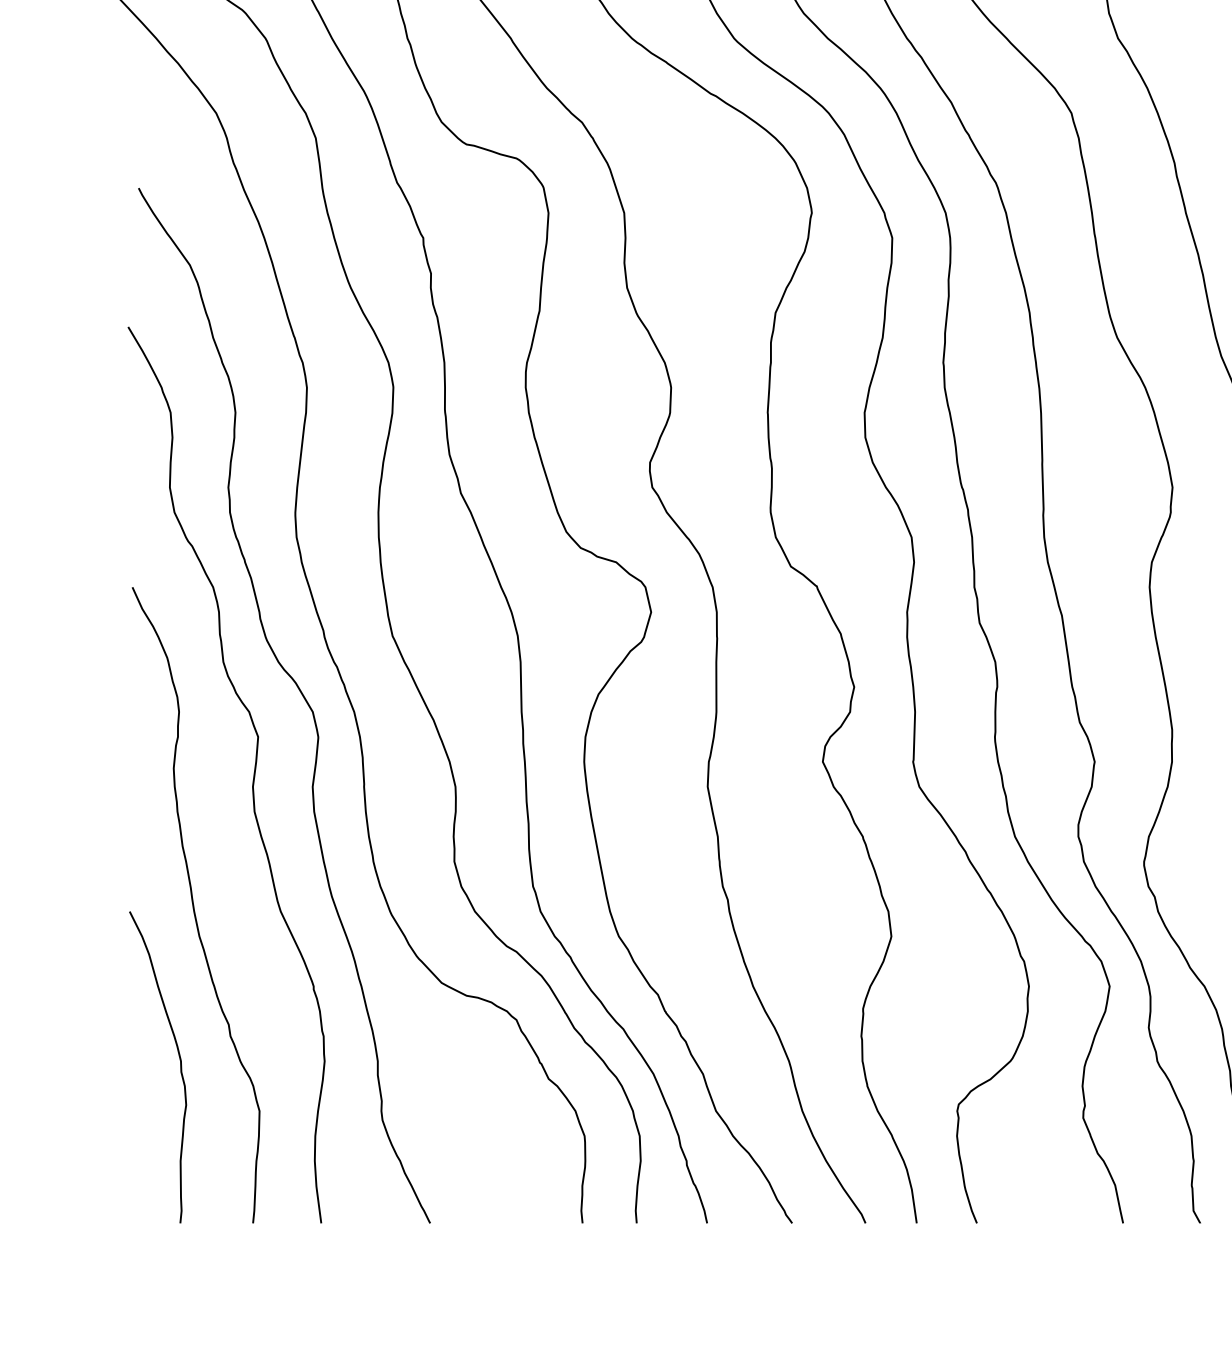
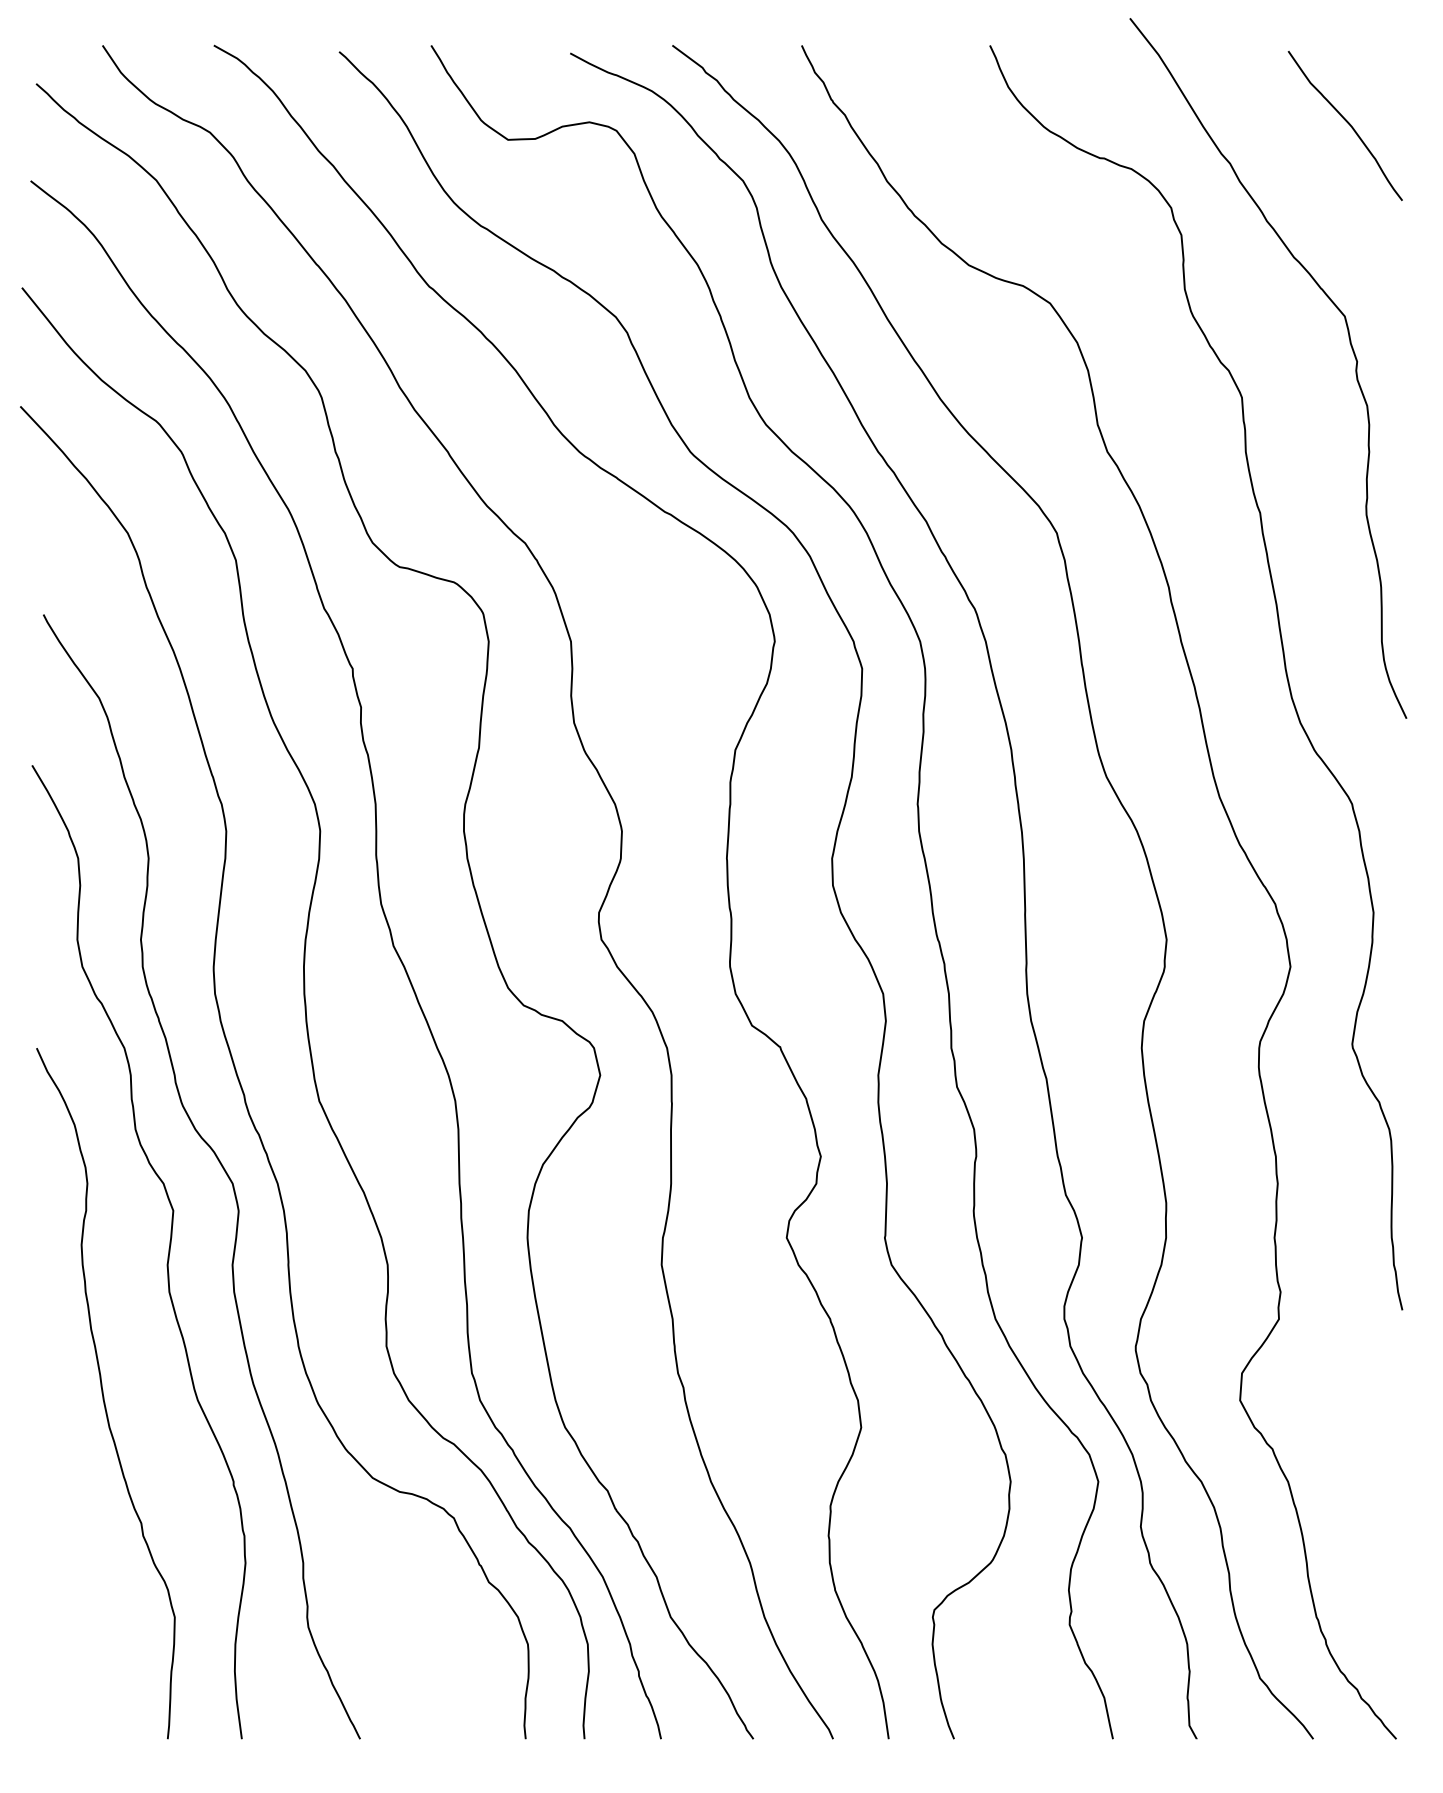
curve: (180, 1067) -> (88, 1569), removed

